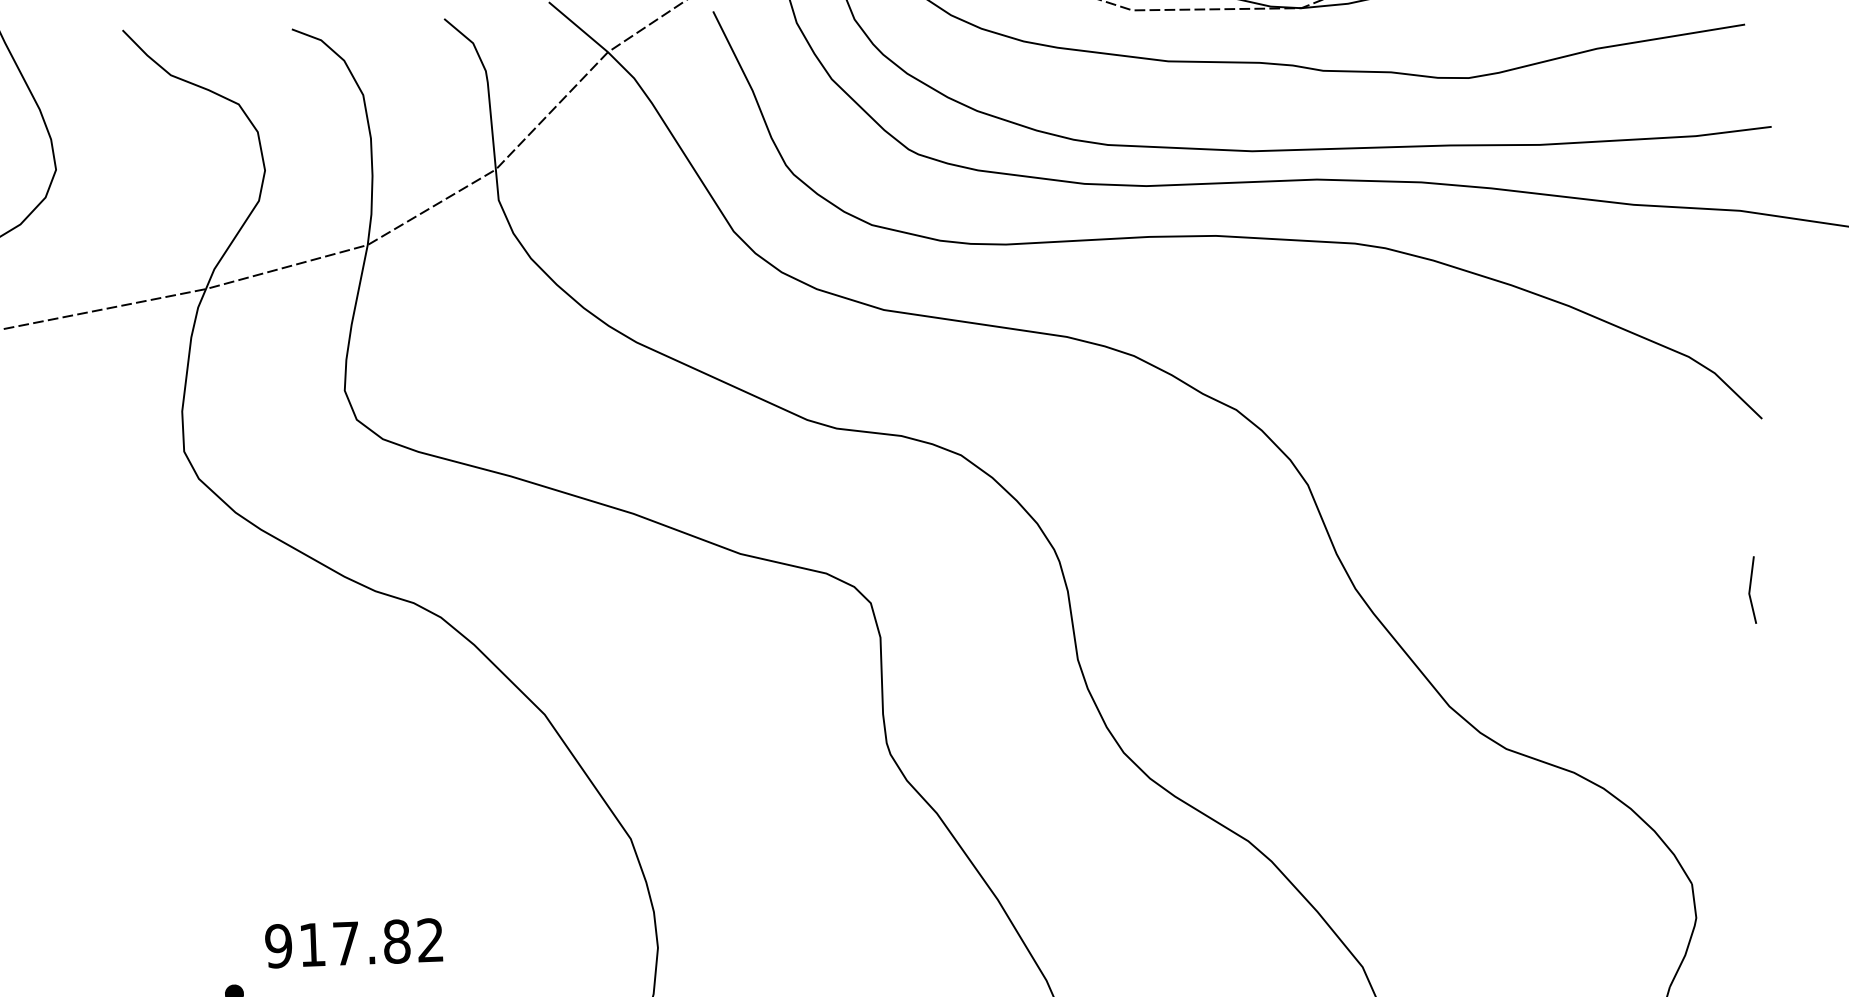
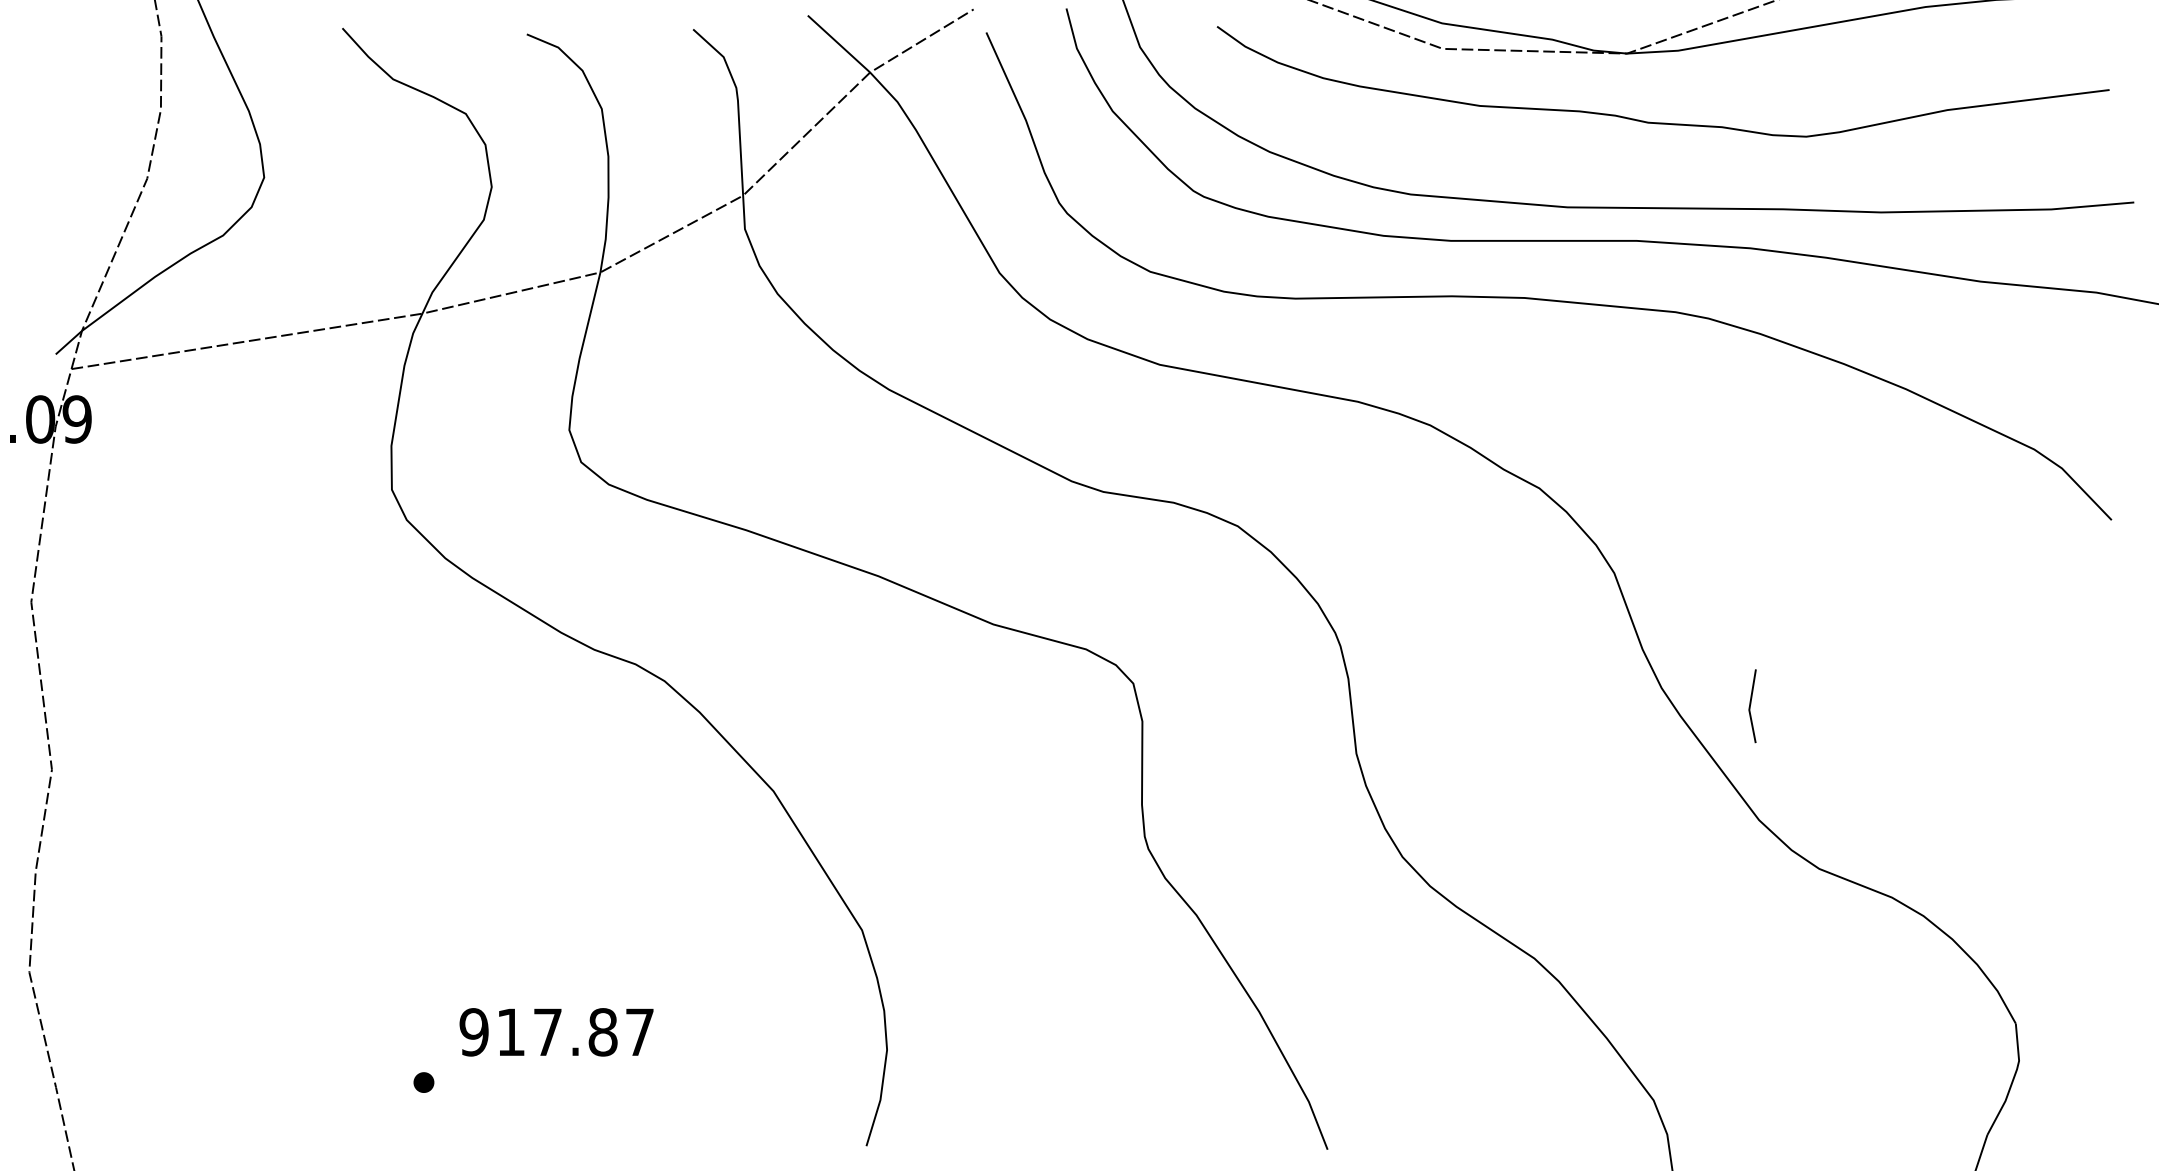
line: (1750, 590) -> (1750, 706), moved
text: (430, 939) -> (639, 1031), 917.82 -> 917.87

